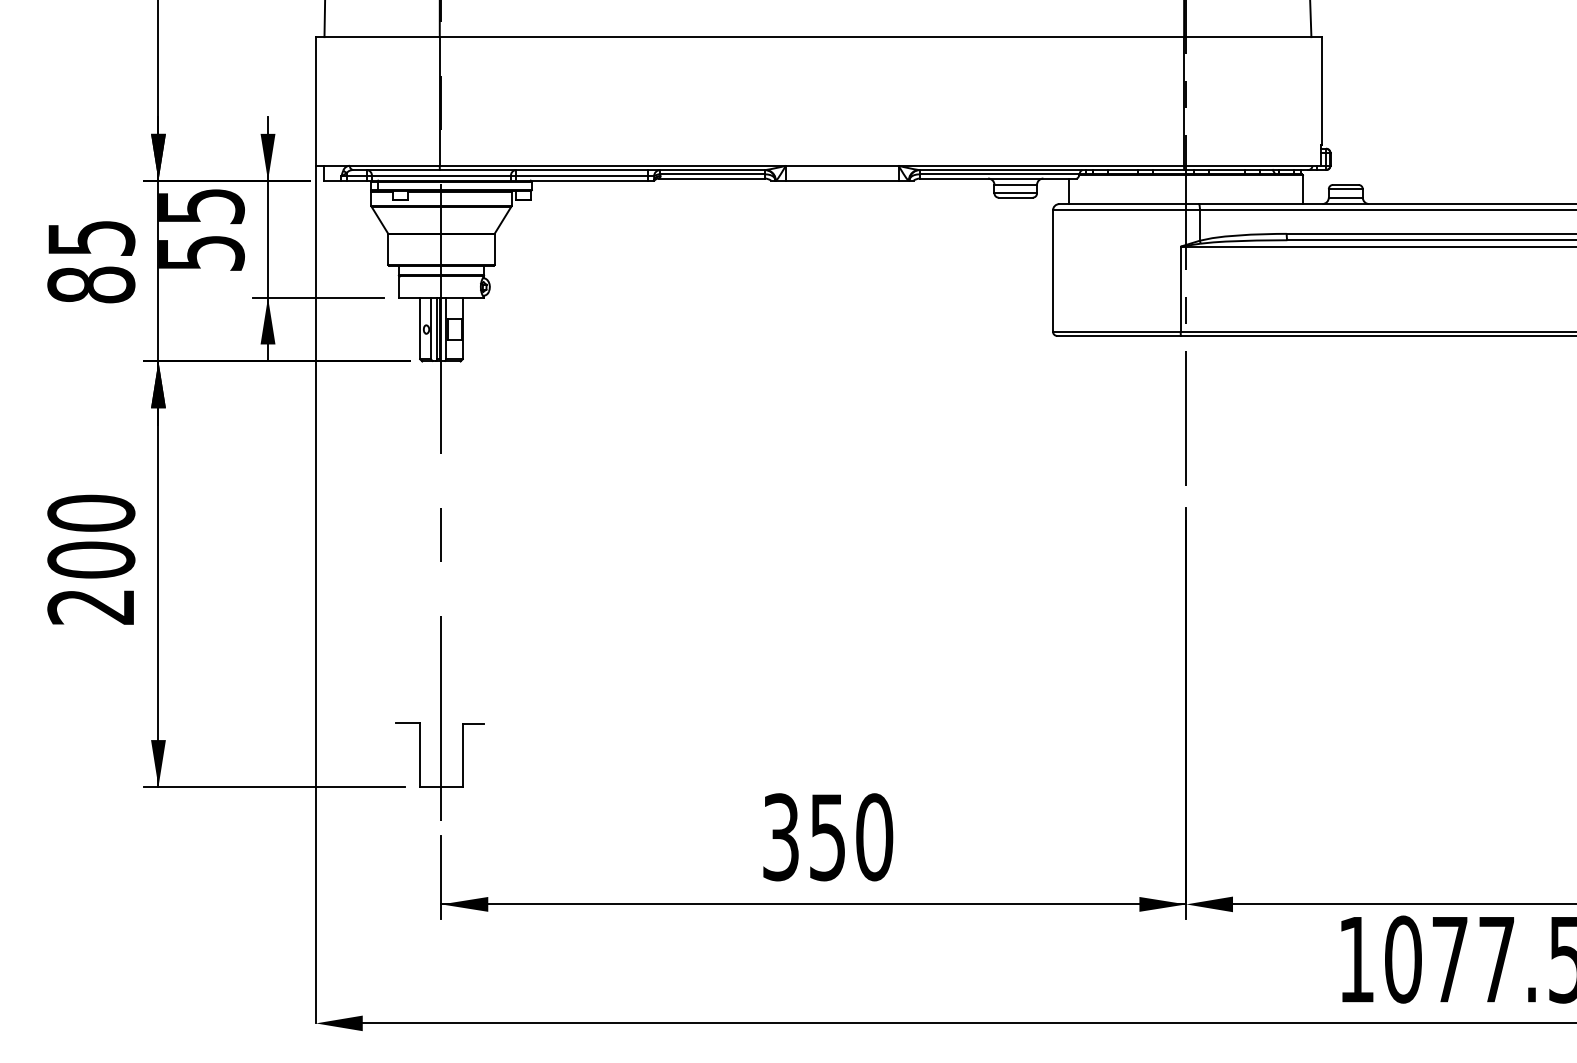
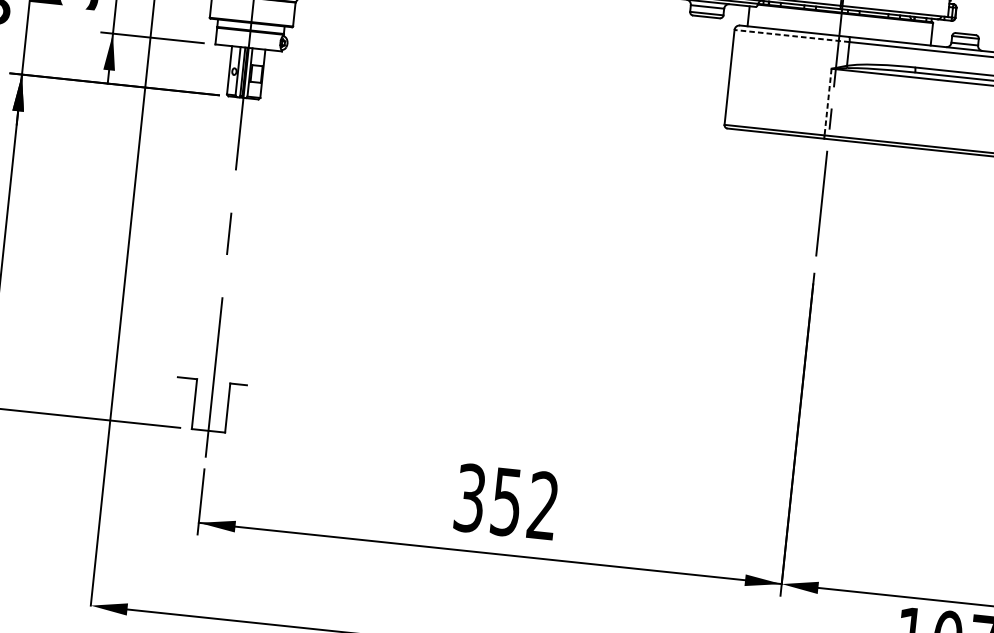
line: (1125, 210) -> (791, 35), solid -> dashed
line: (1180, 289) -> (827, 102), solid -> dashed
text: (874, 837) -> (543, 506), 350 -> 352

